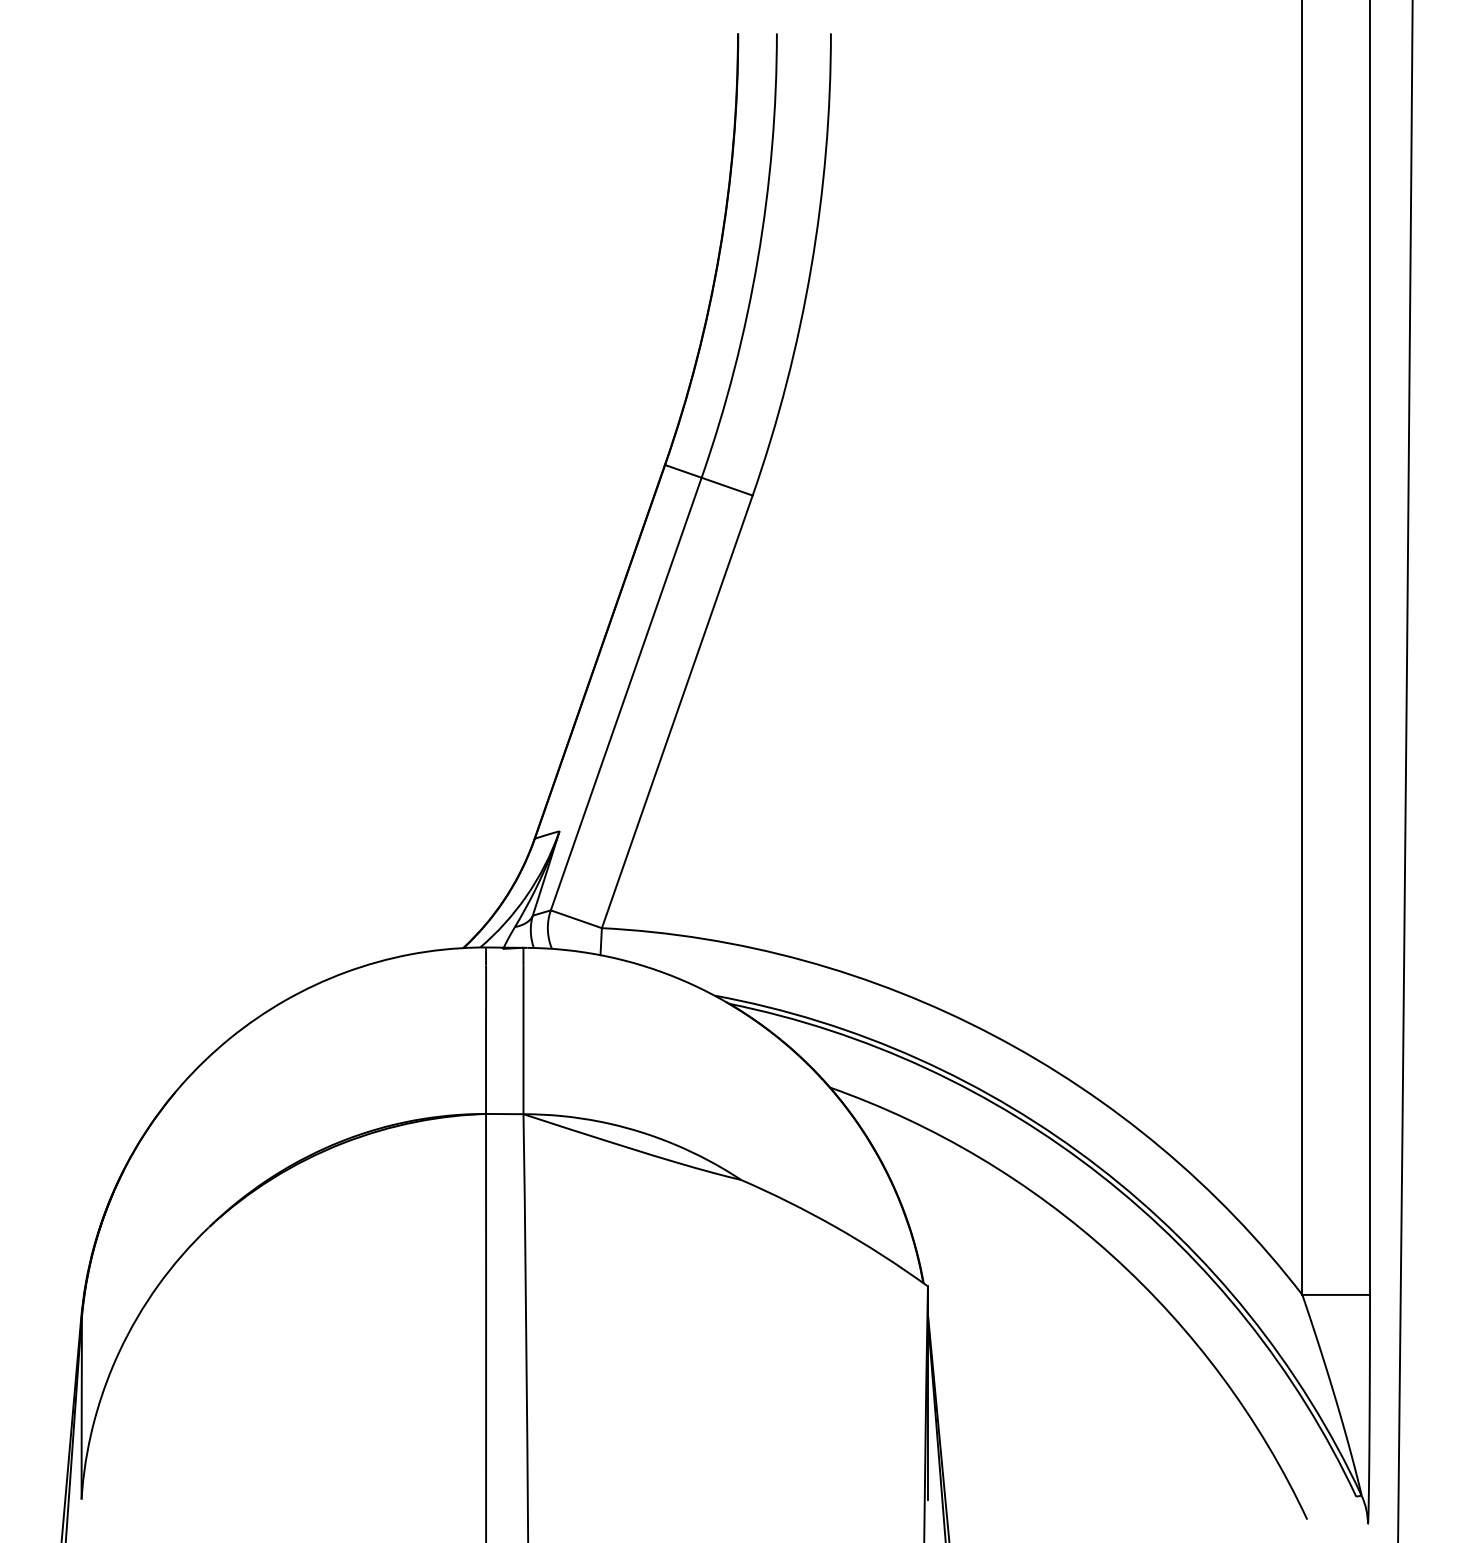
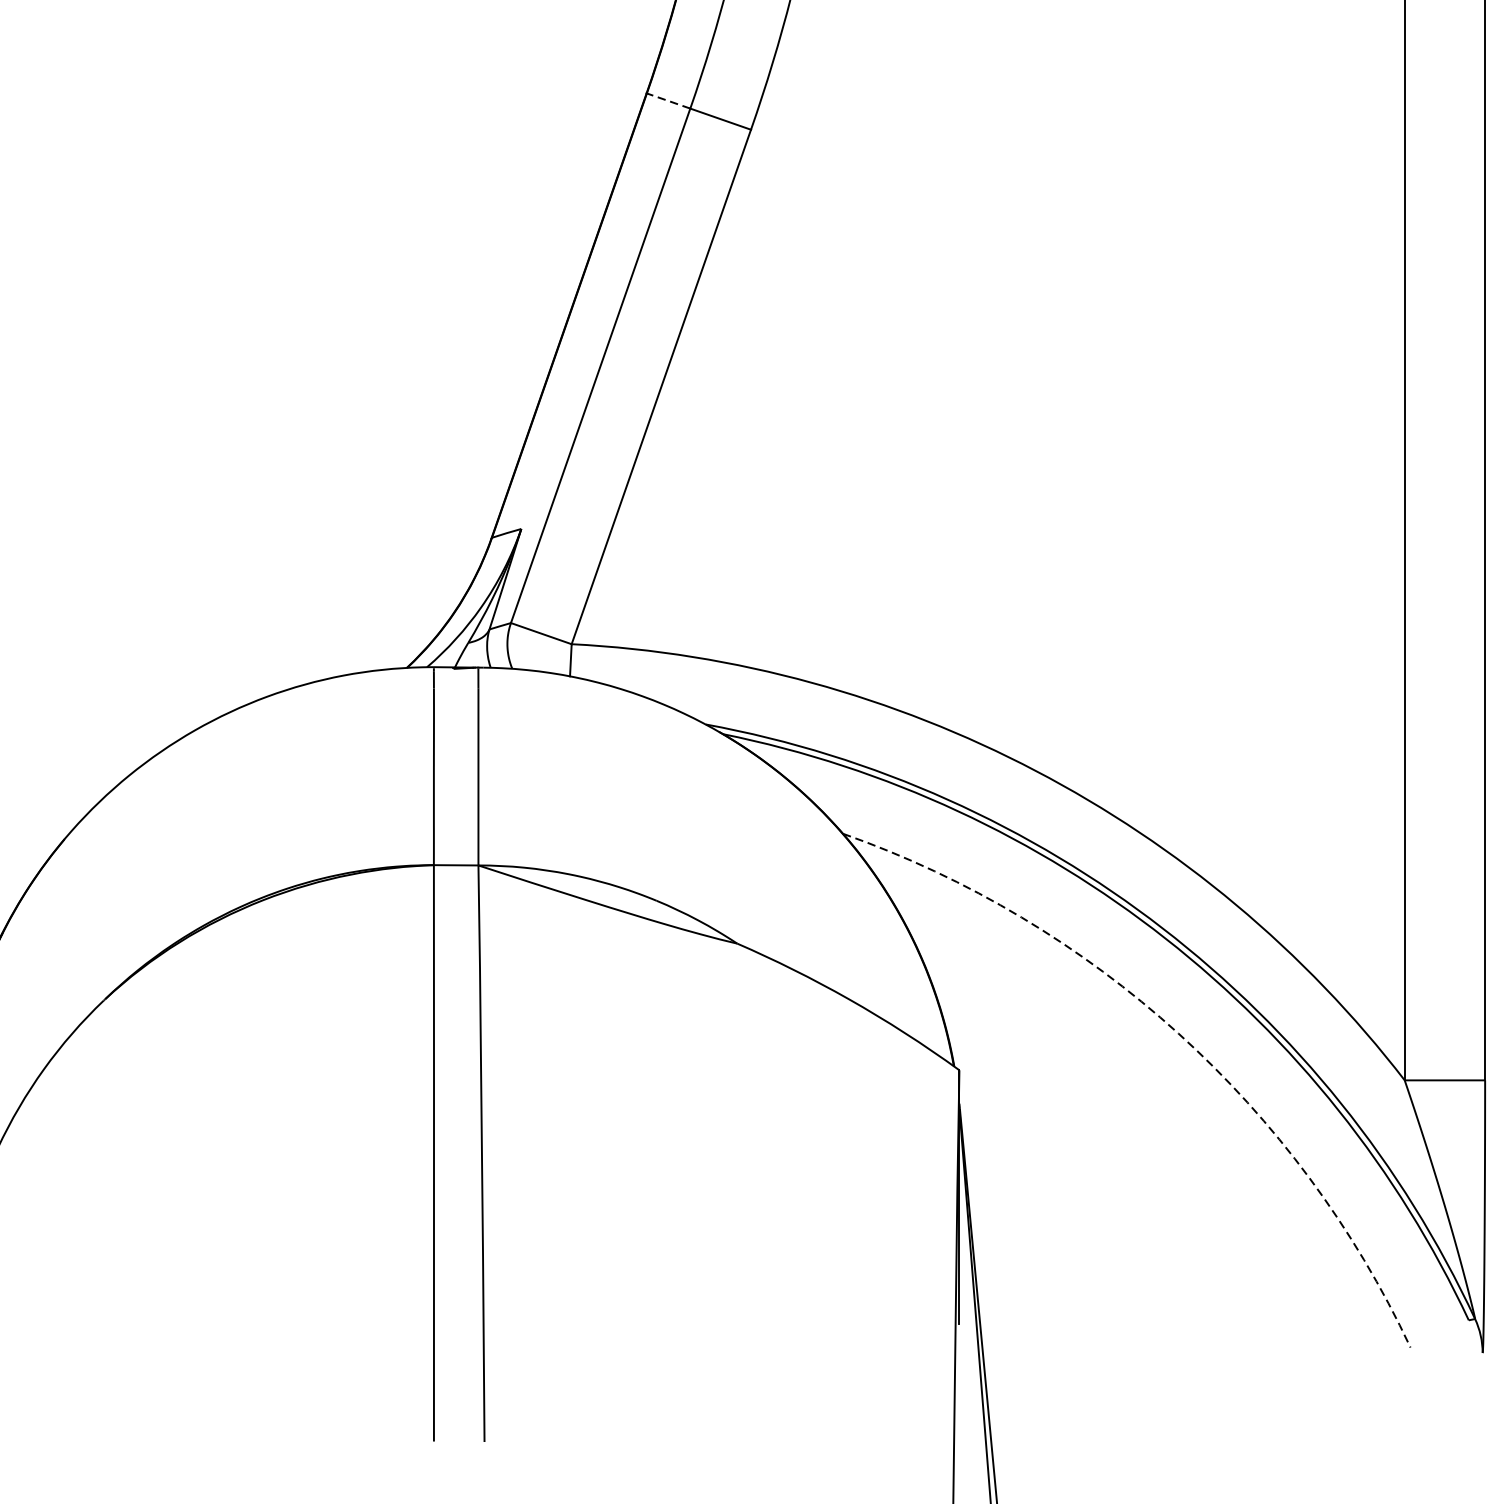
line: (682, 471) -> (667, 101), solid -> dashed
arc: (1112, 1255) -> (1178, 1033), solid -> dashed

